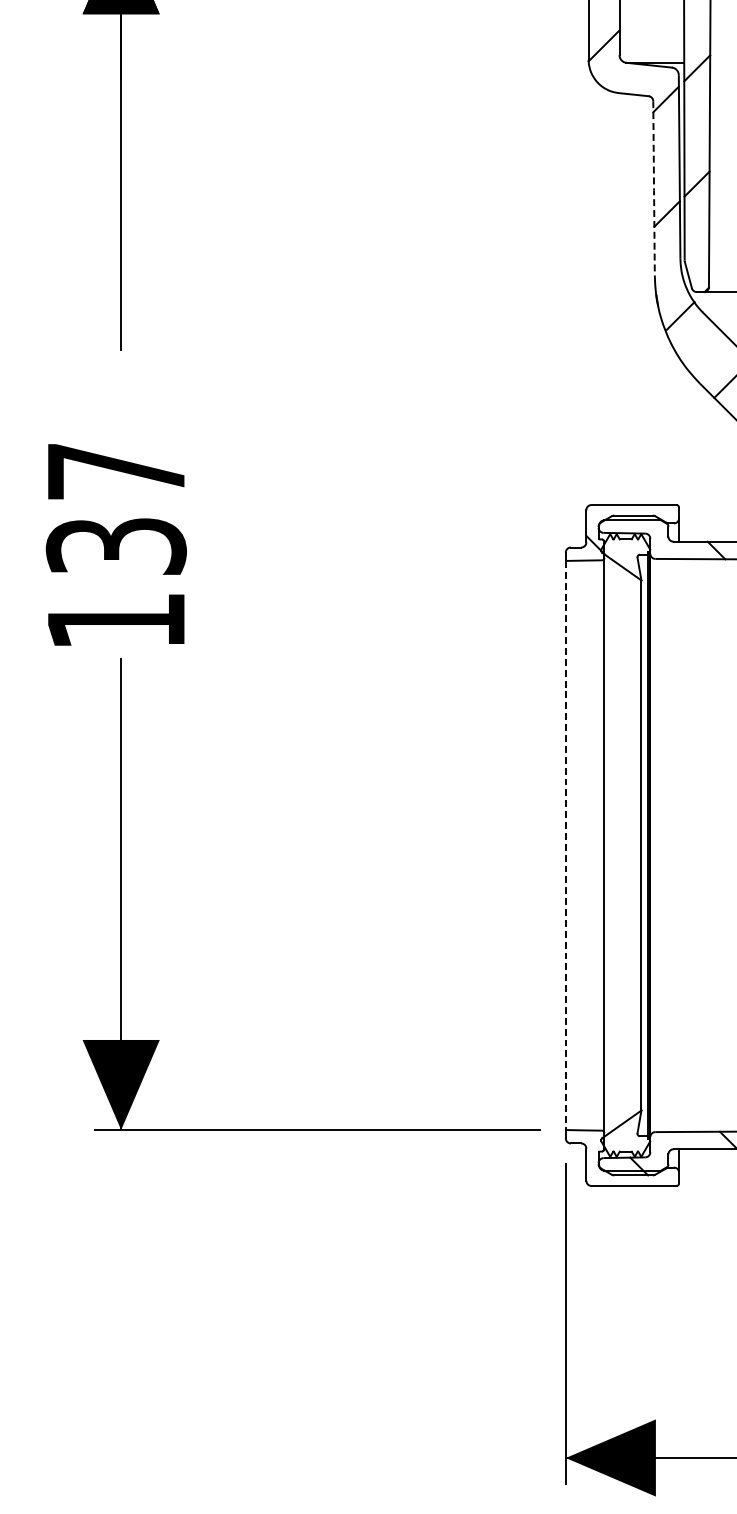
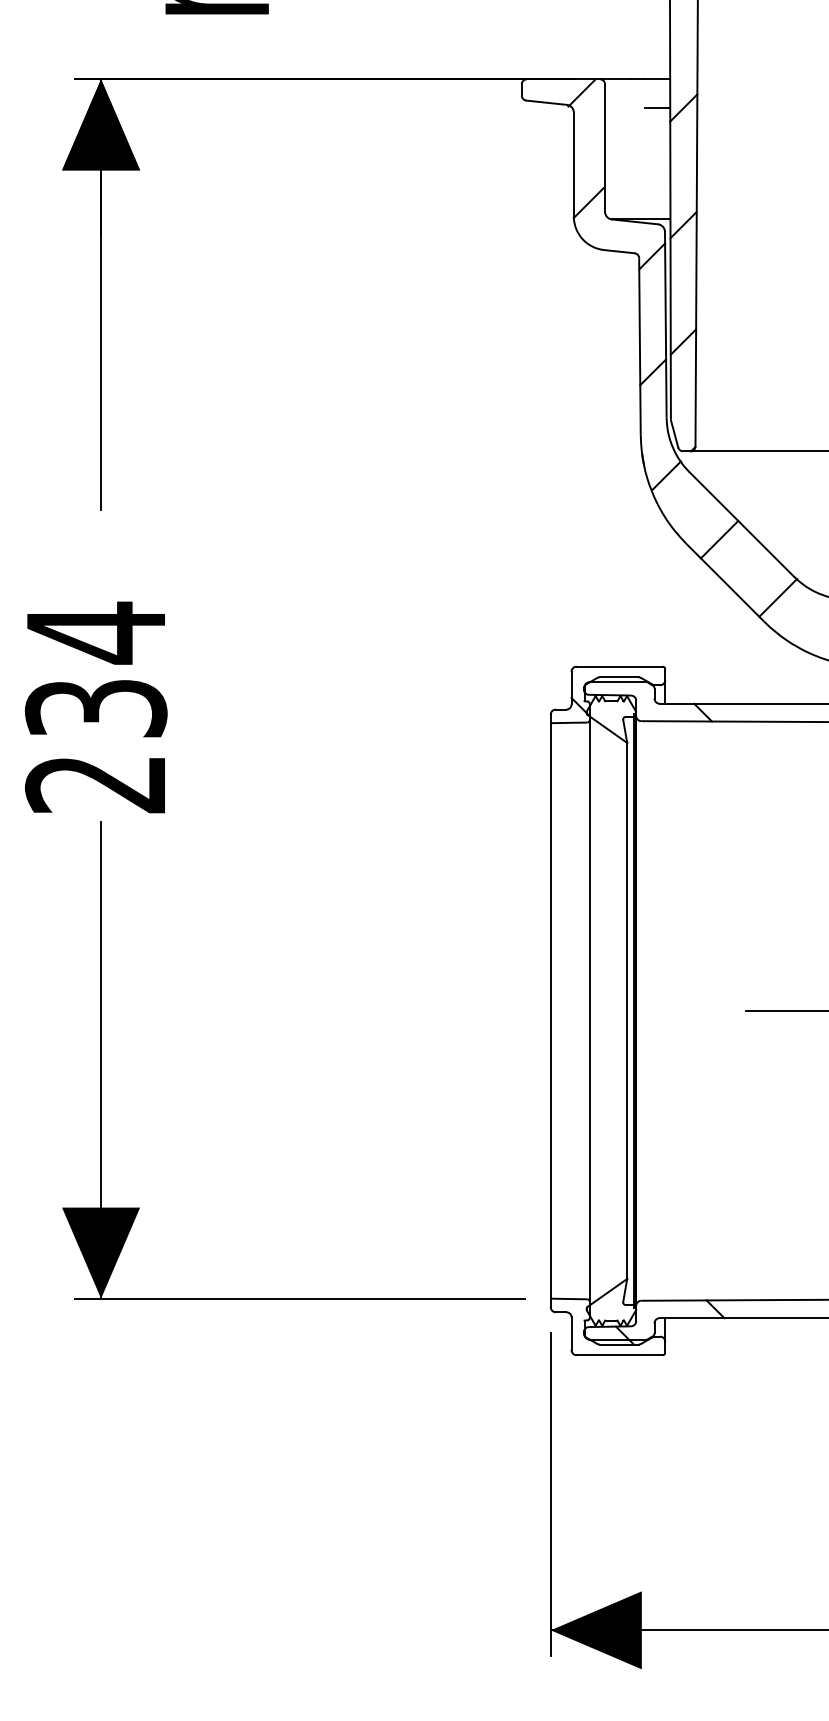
line: (653, 189) -> (639, 347), dashed -> solid
text: (114, 545) -> (94, 707), 137 -> 234
line: (565, 845) -> (550, 1010), dashed -> solid

